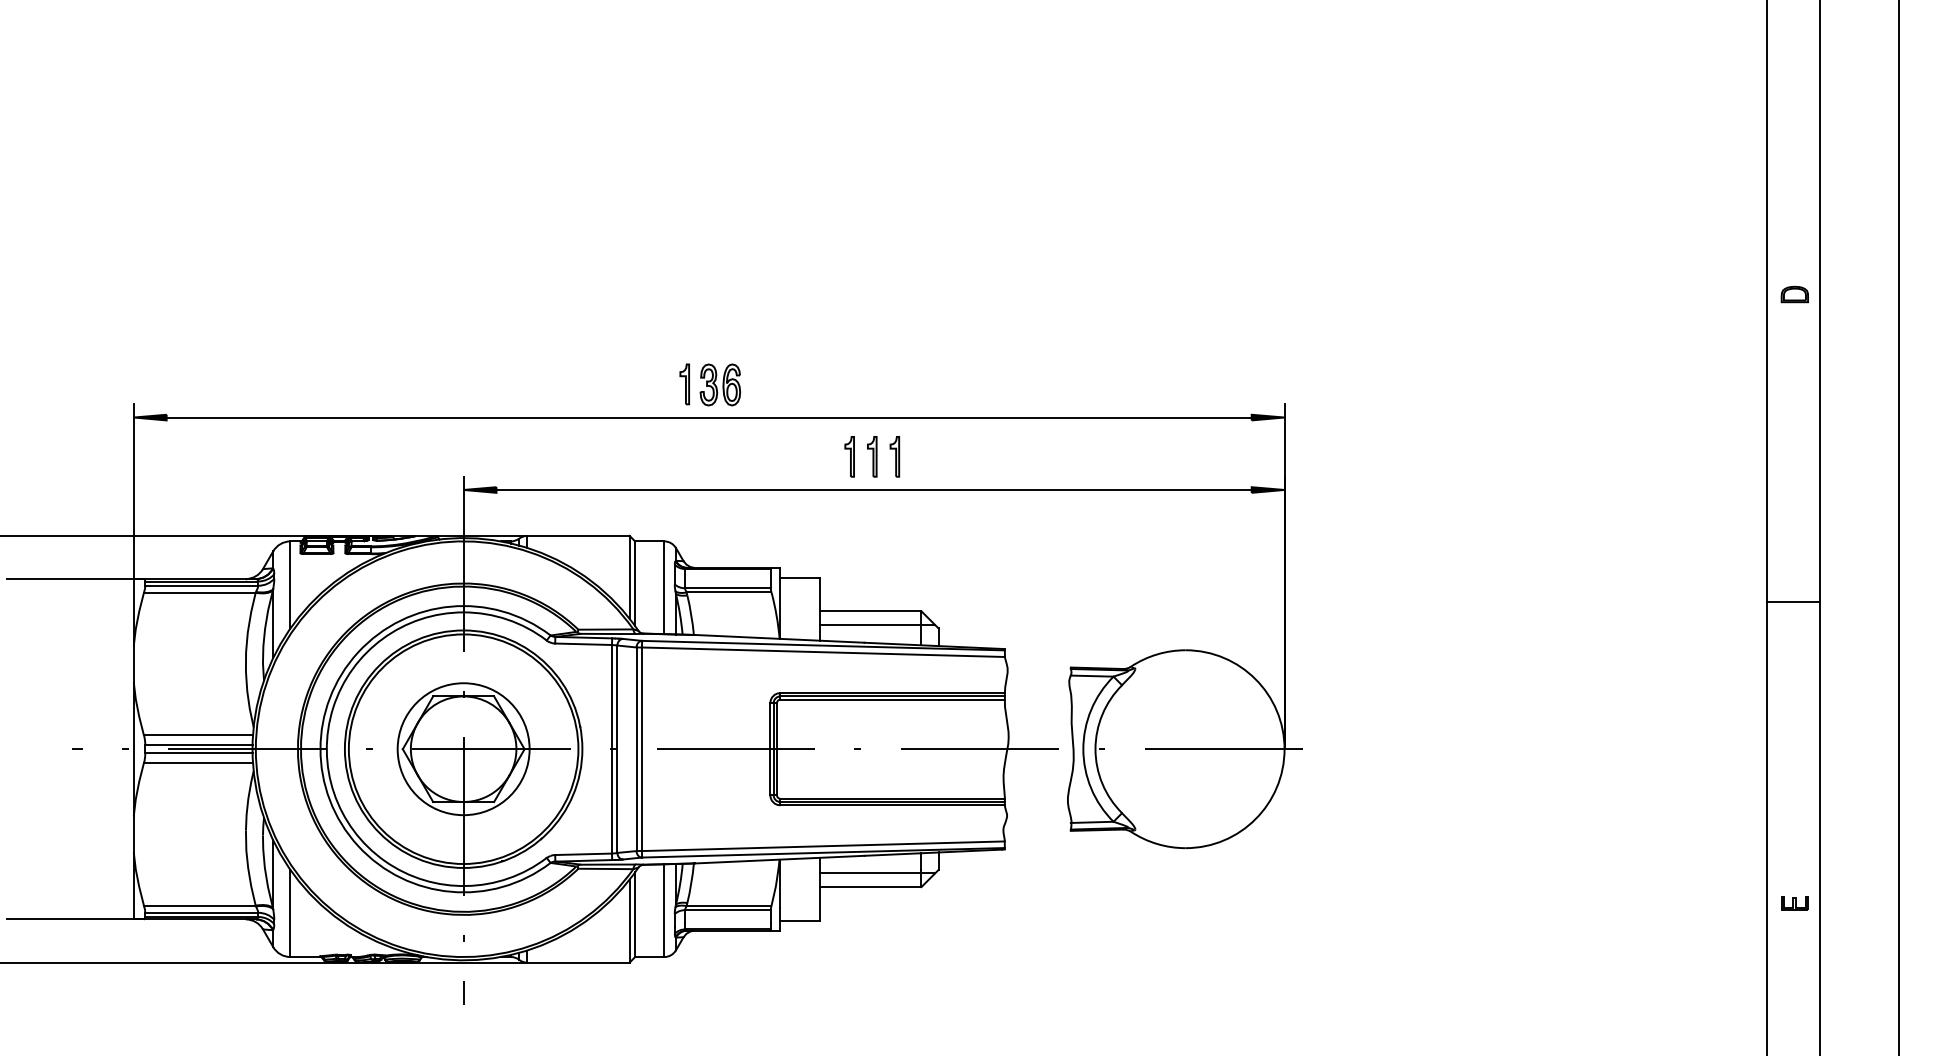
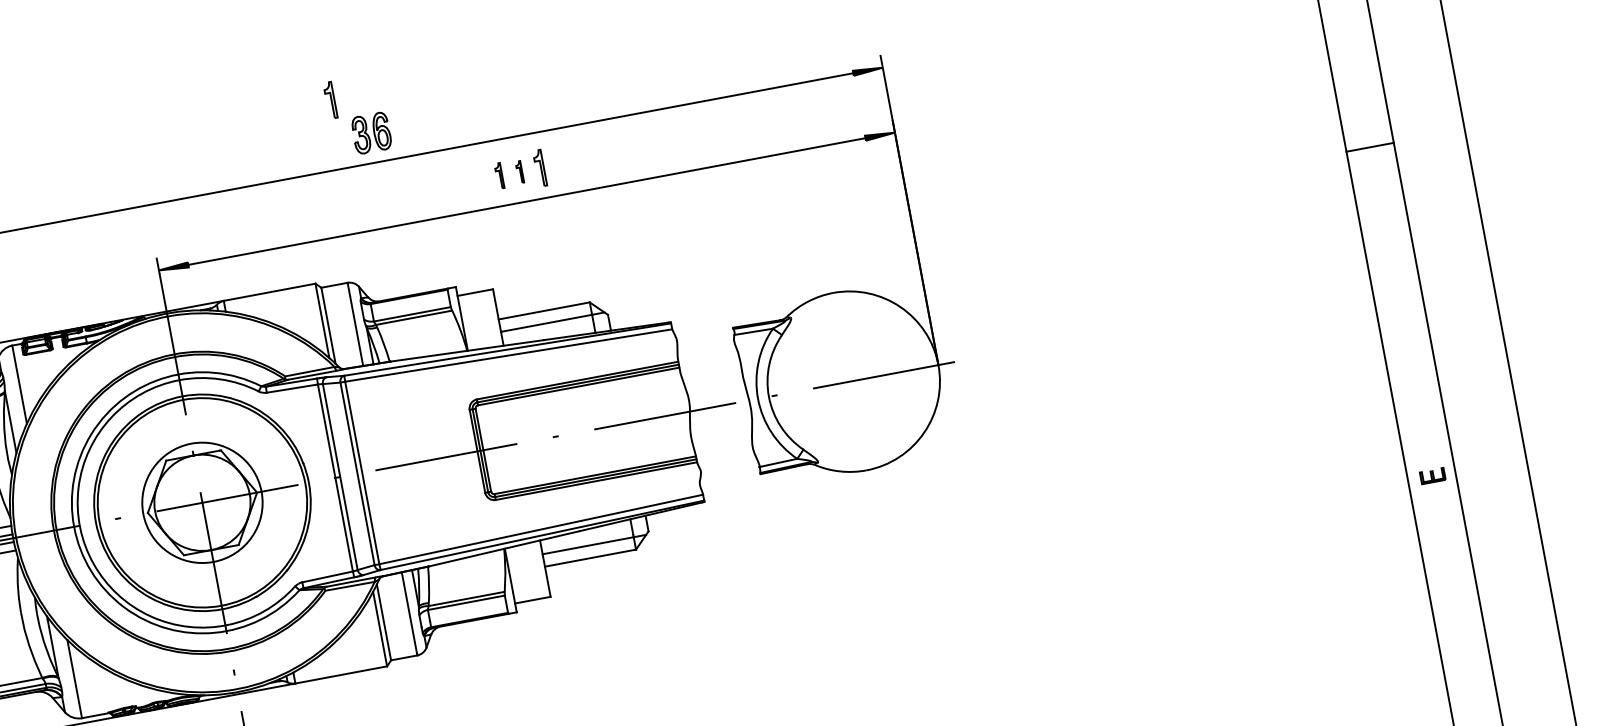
part: (684, 384) -> (330, 100), moved
part: (849, 456) -> (499, 175), size x0.7
part: (872, 456) -> (519, 171), size x0.6
part: (1794, 903) -> (1432, 476), moved

